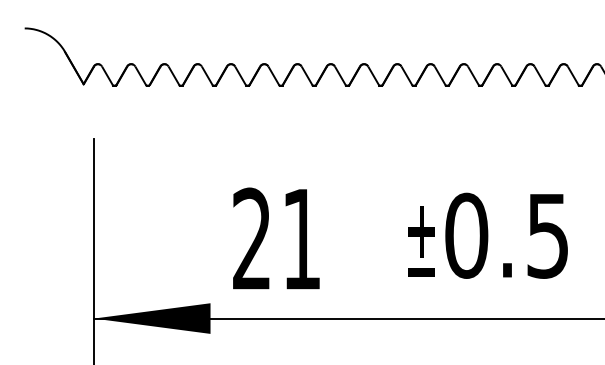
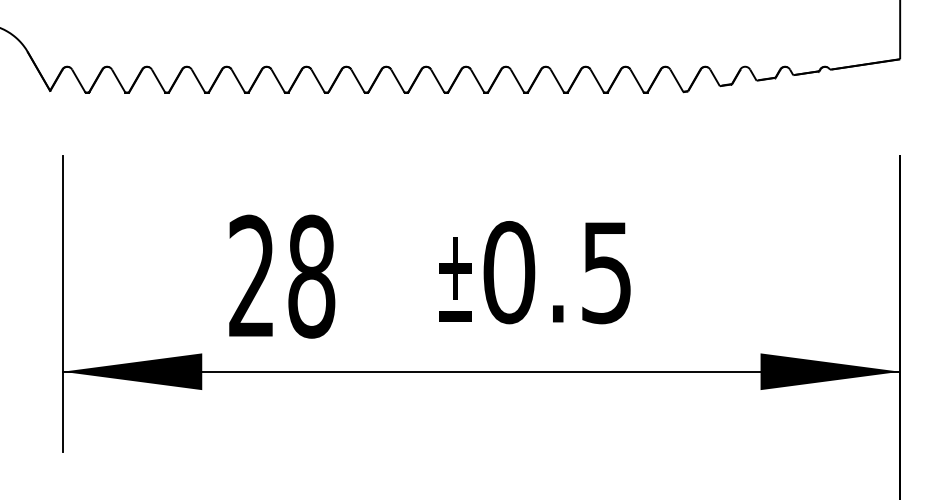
text: (301, 239) -> (311, 276), 21 -> 28

